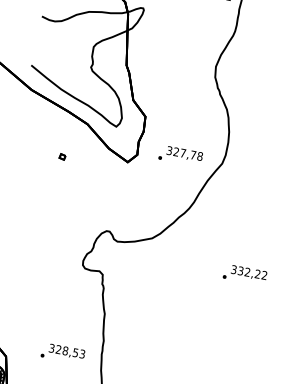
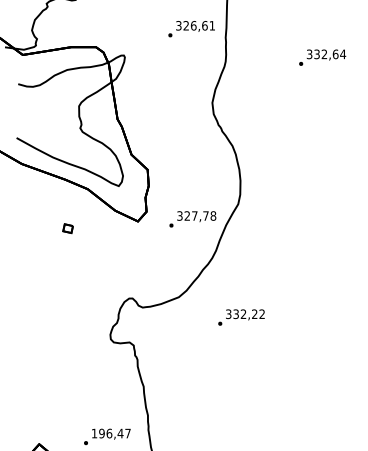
part: (62, 156) -> (67, 228), size x1.6
text: (180, 156) -> (192, 219), moved
text: (245, 274) -> (241, 317), moved
text: (66, 351) -> (110, 433), 328,53 -> 196,47

